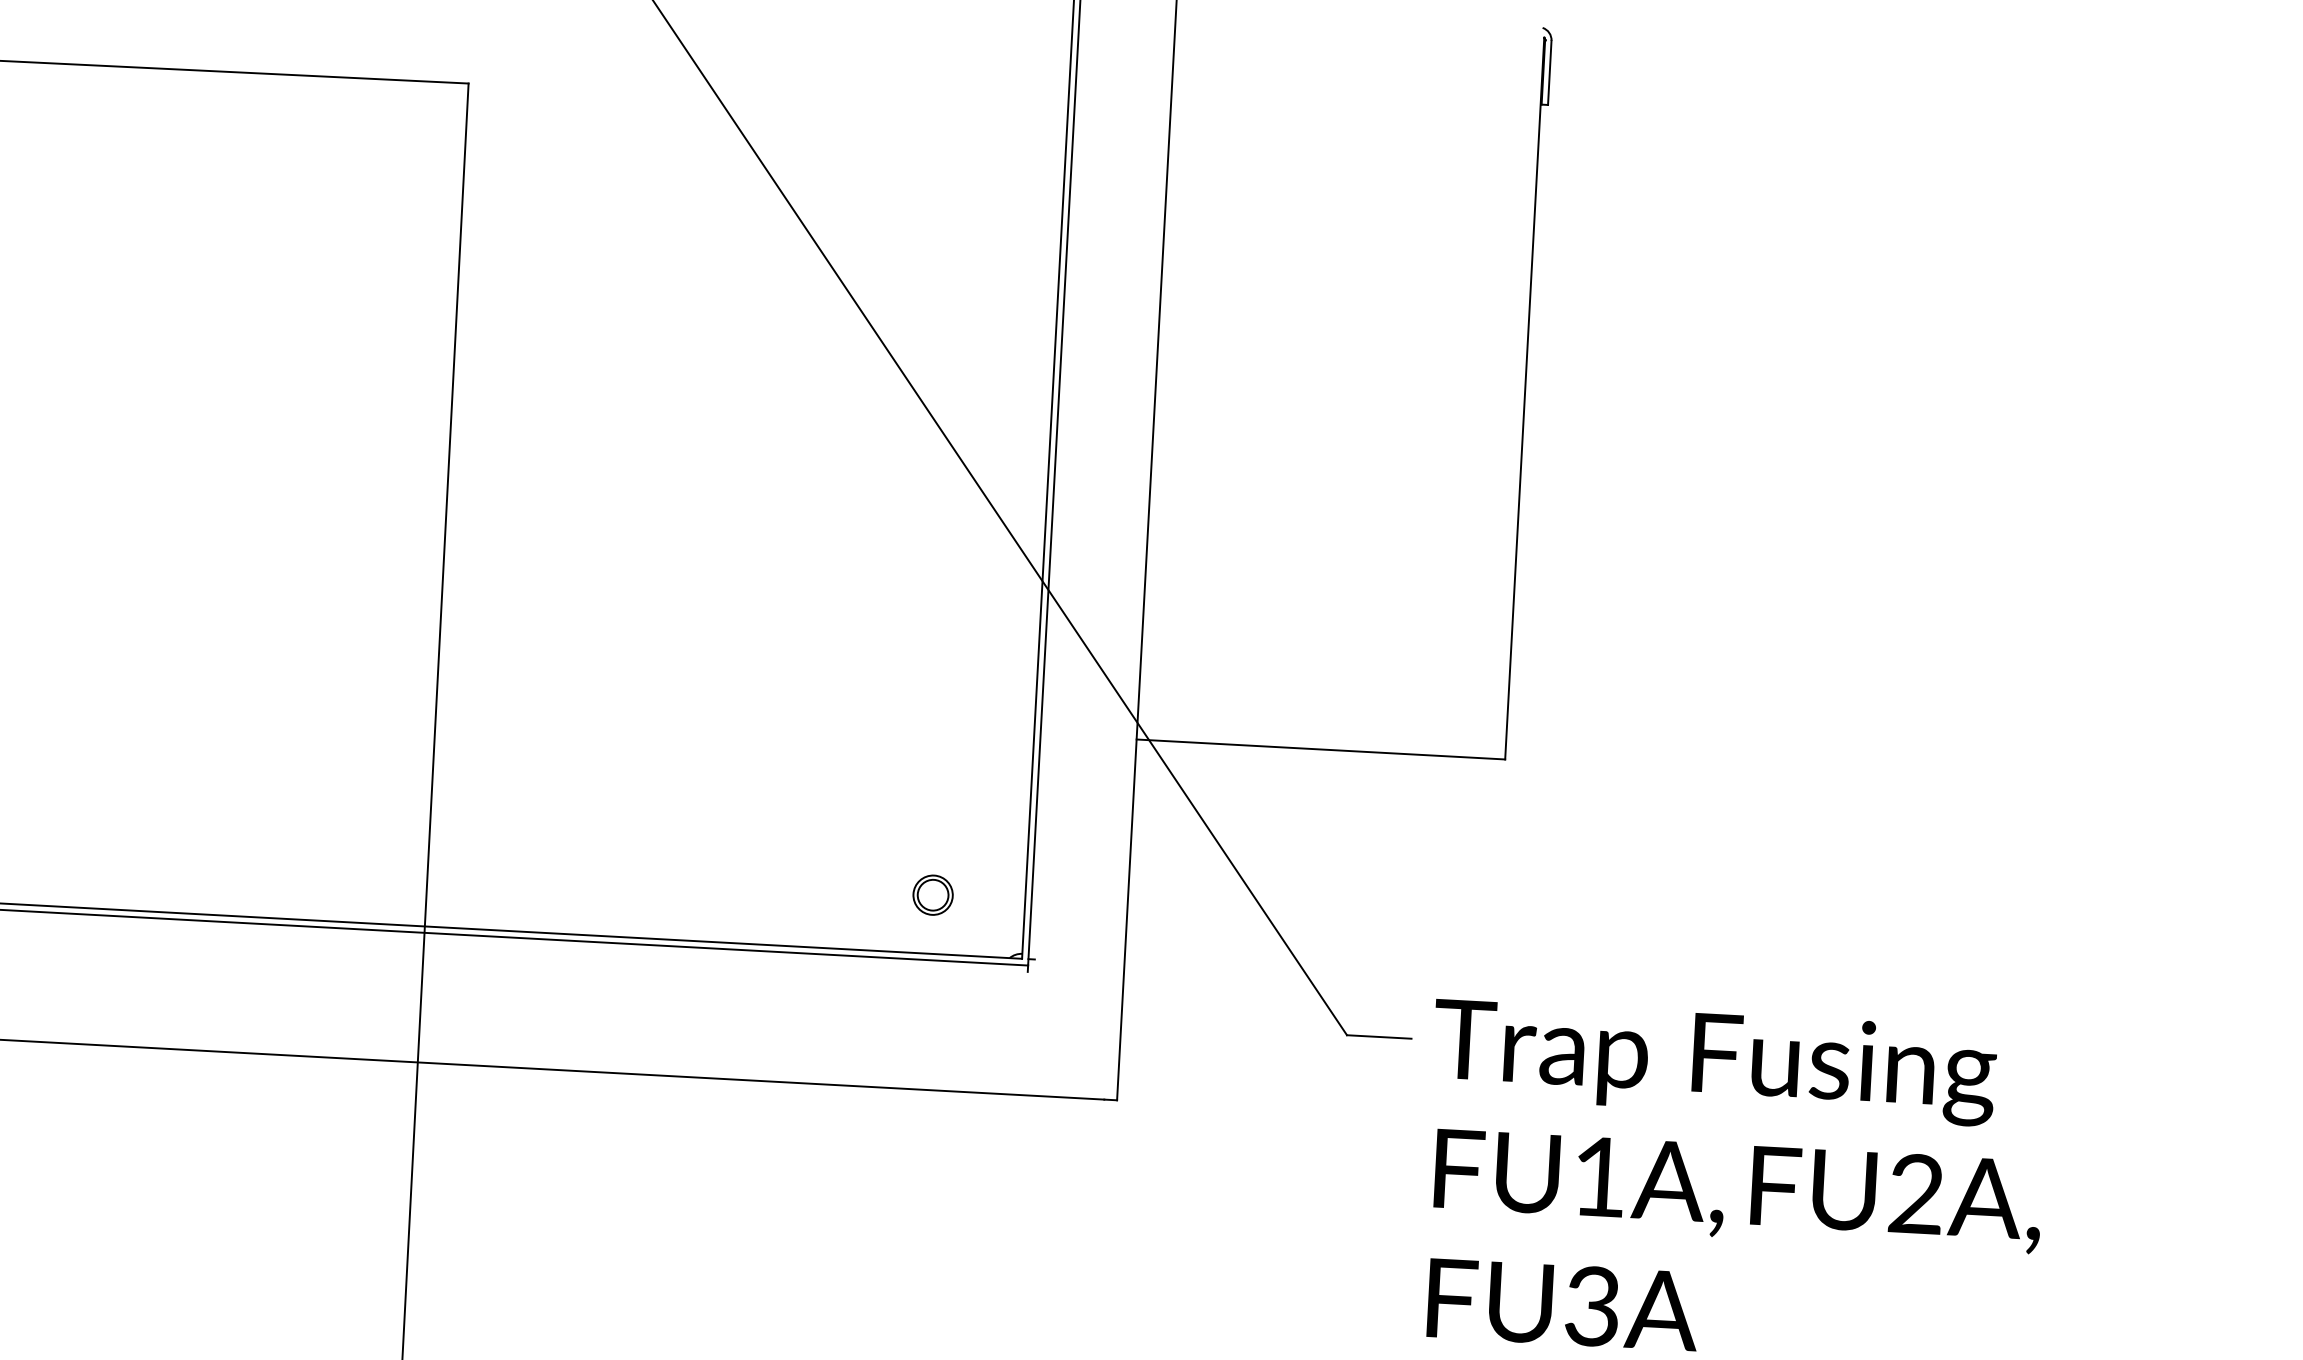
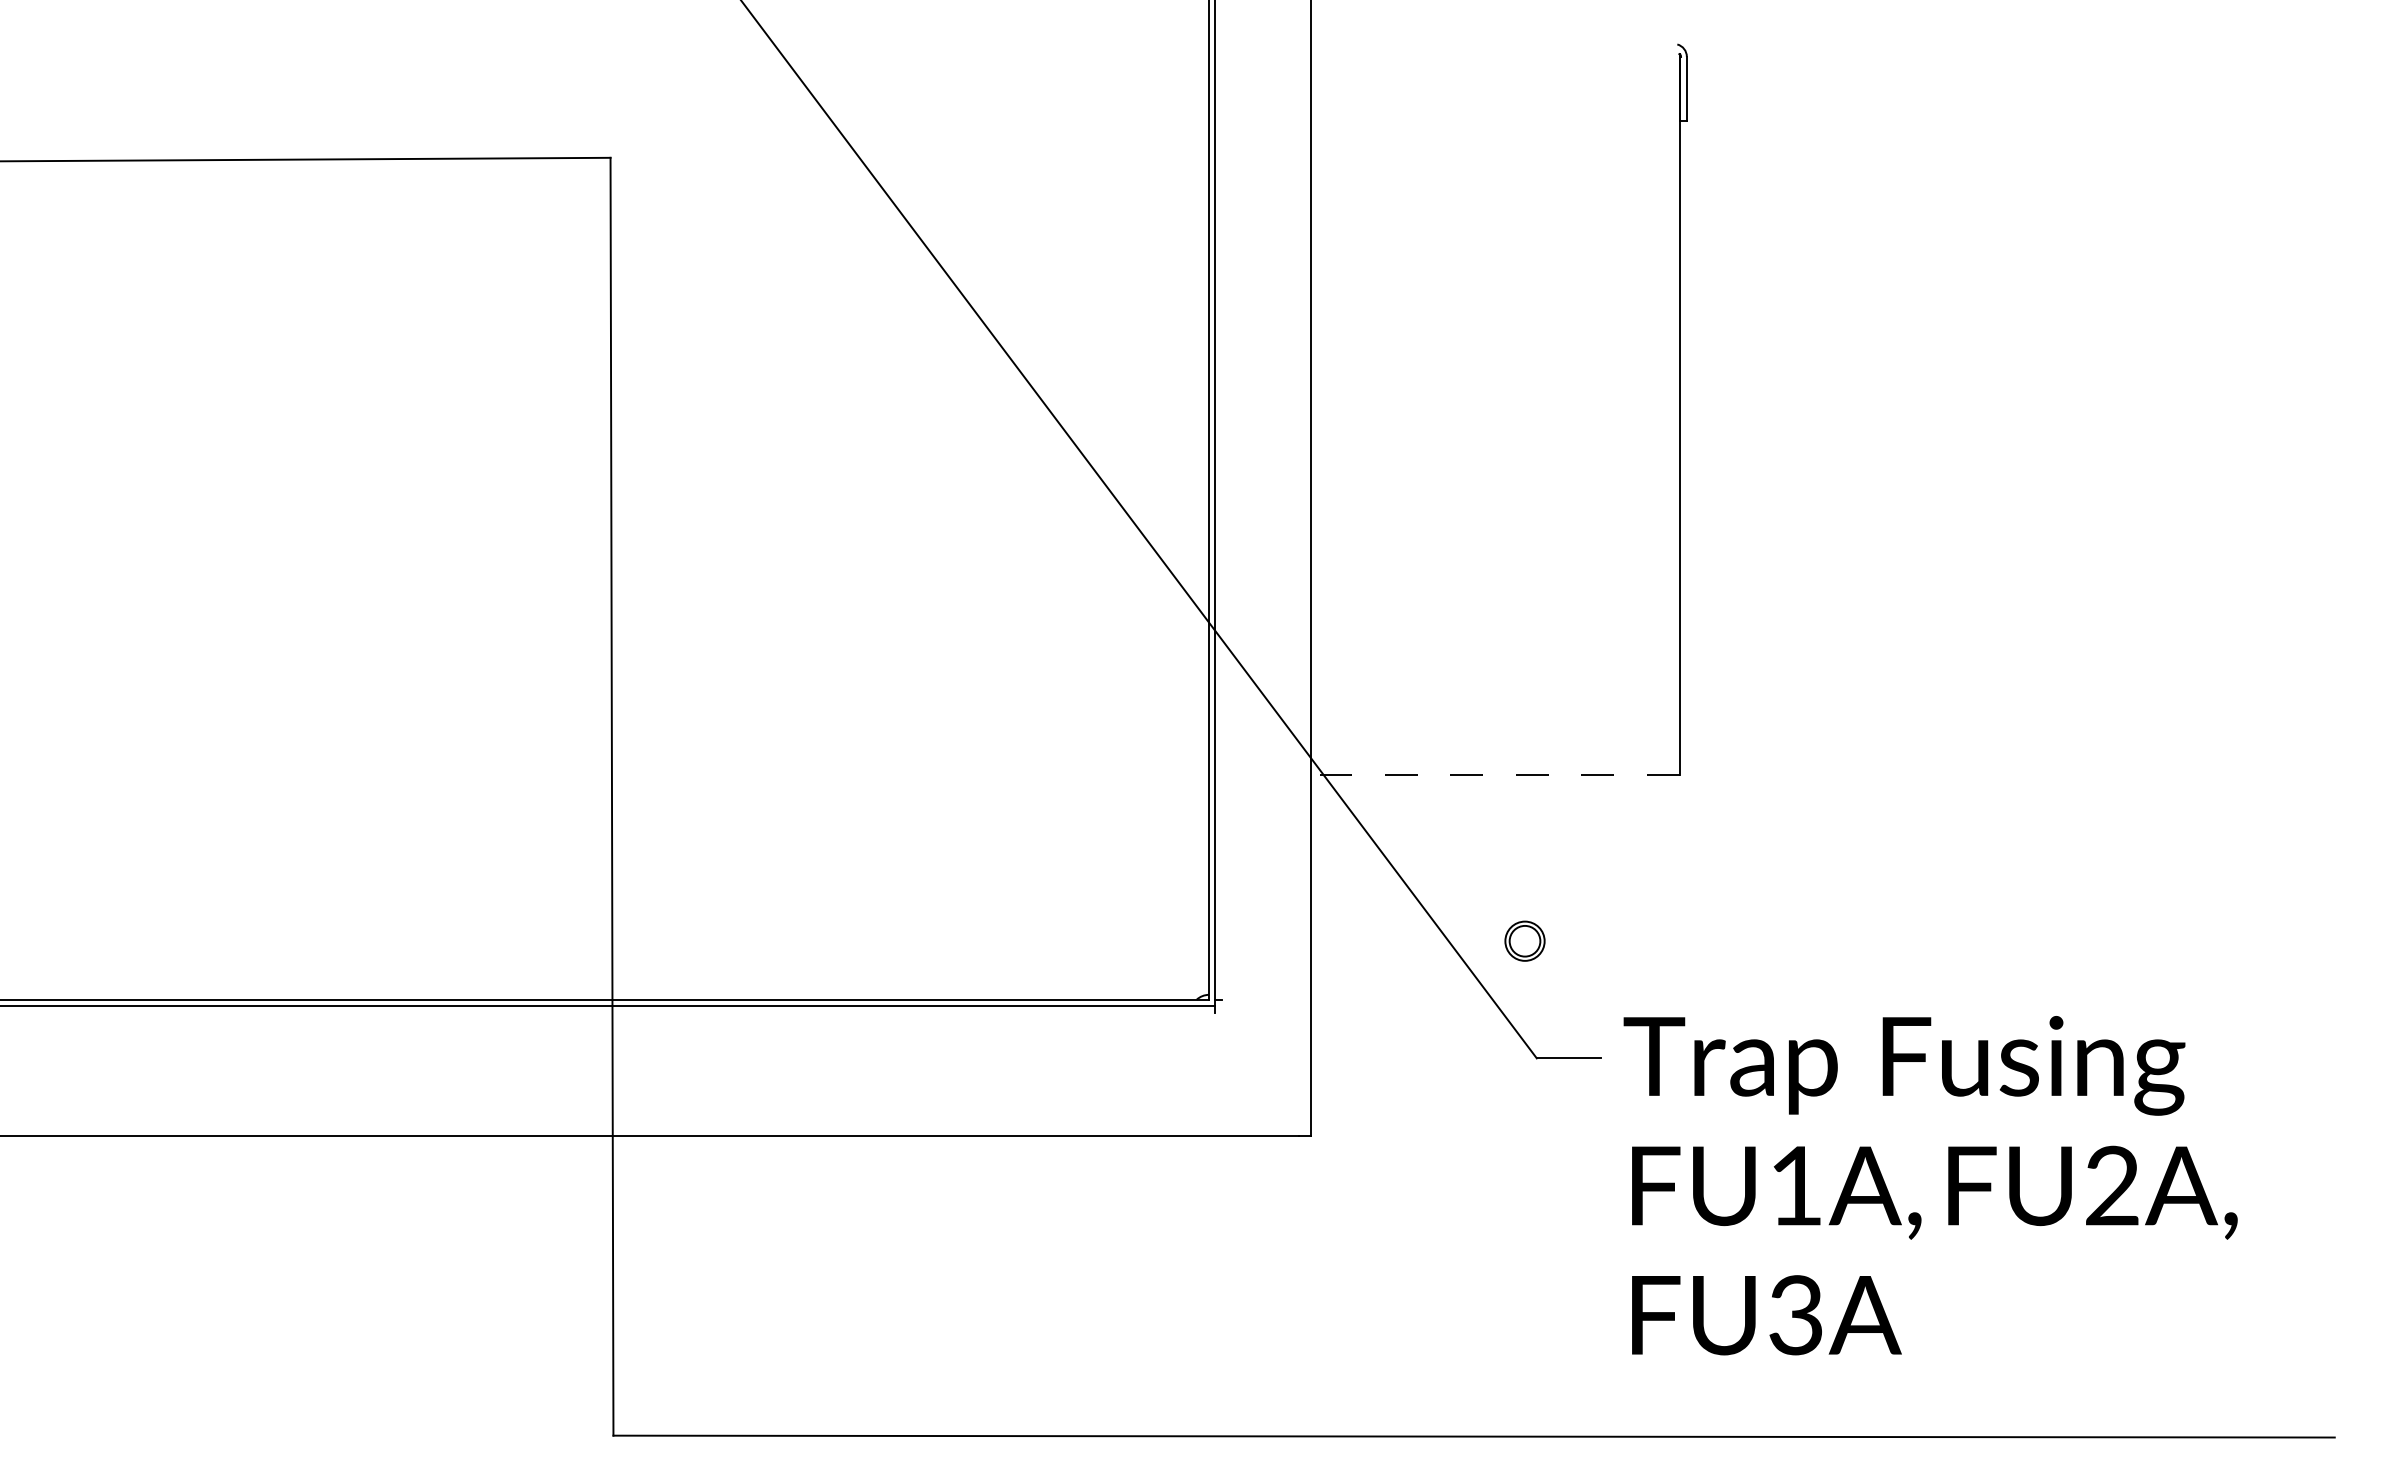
line: (1319, 749) -> (1494, 775), solid -> dashed
part: (932, 894) -> (1524, 940), moved

